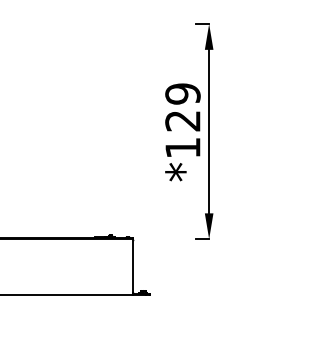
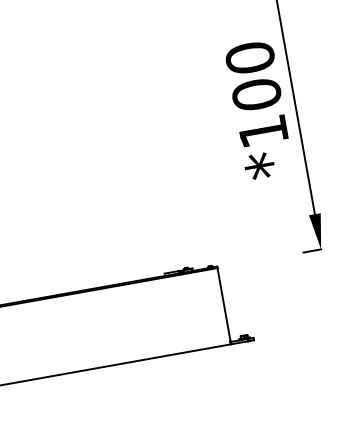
text: (182, 107) -> (252, 76), *129 -> *100

